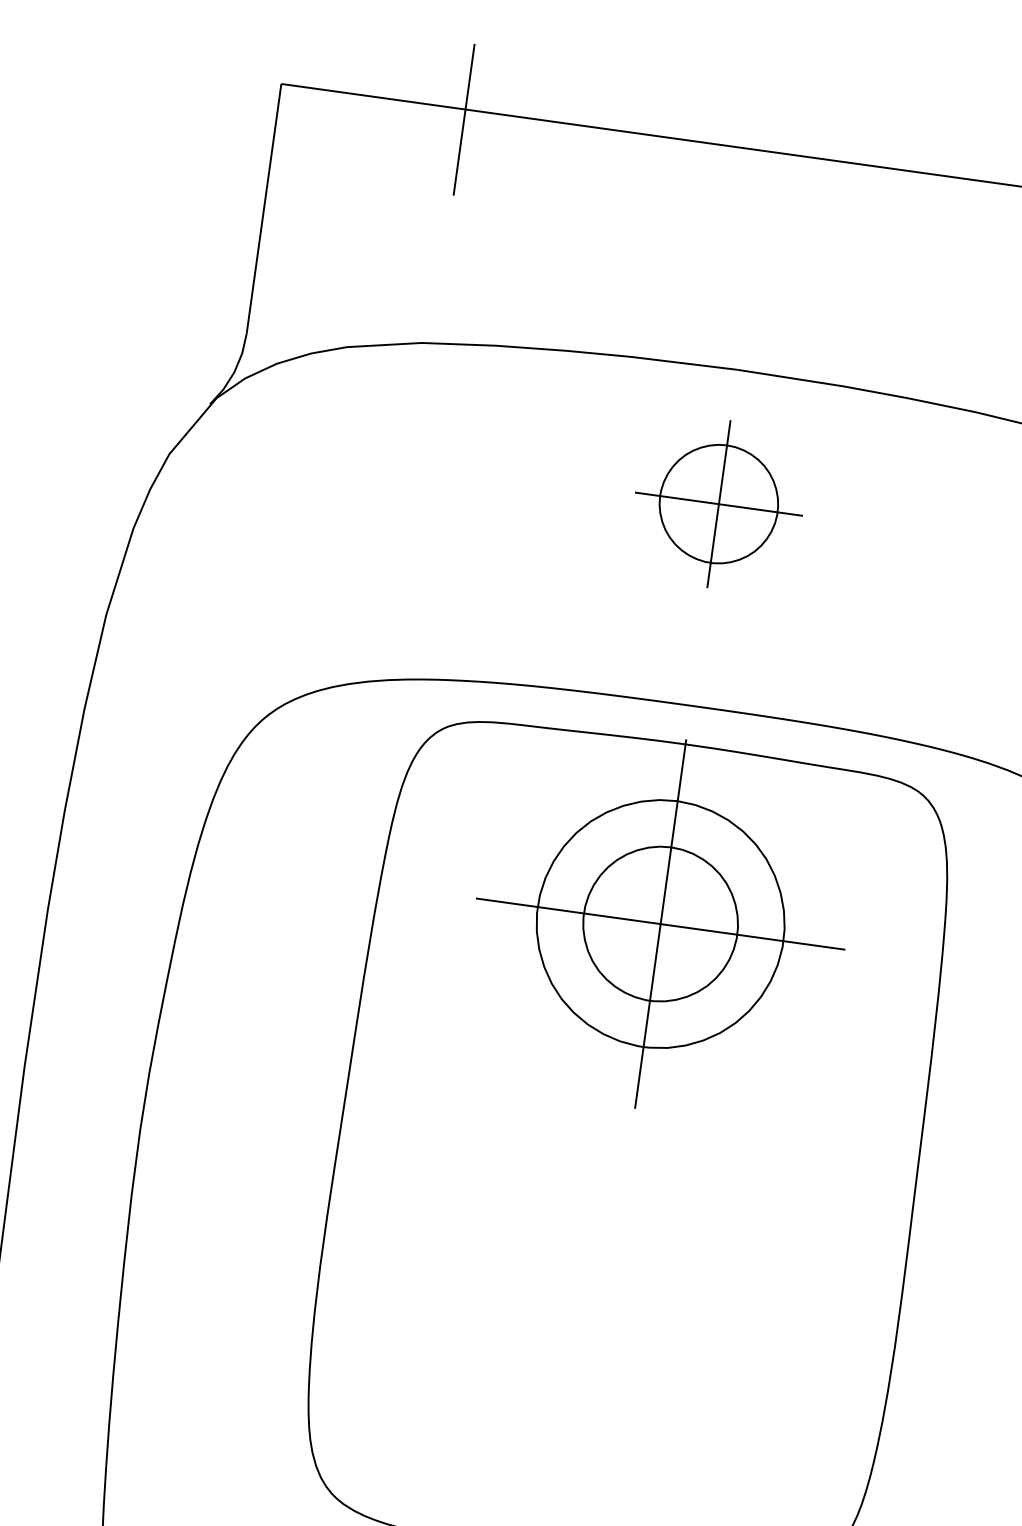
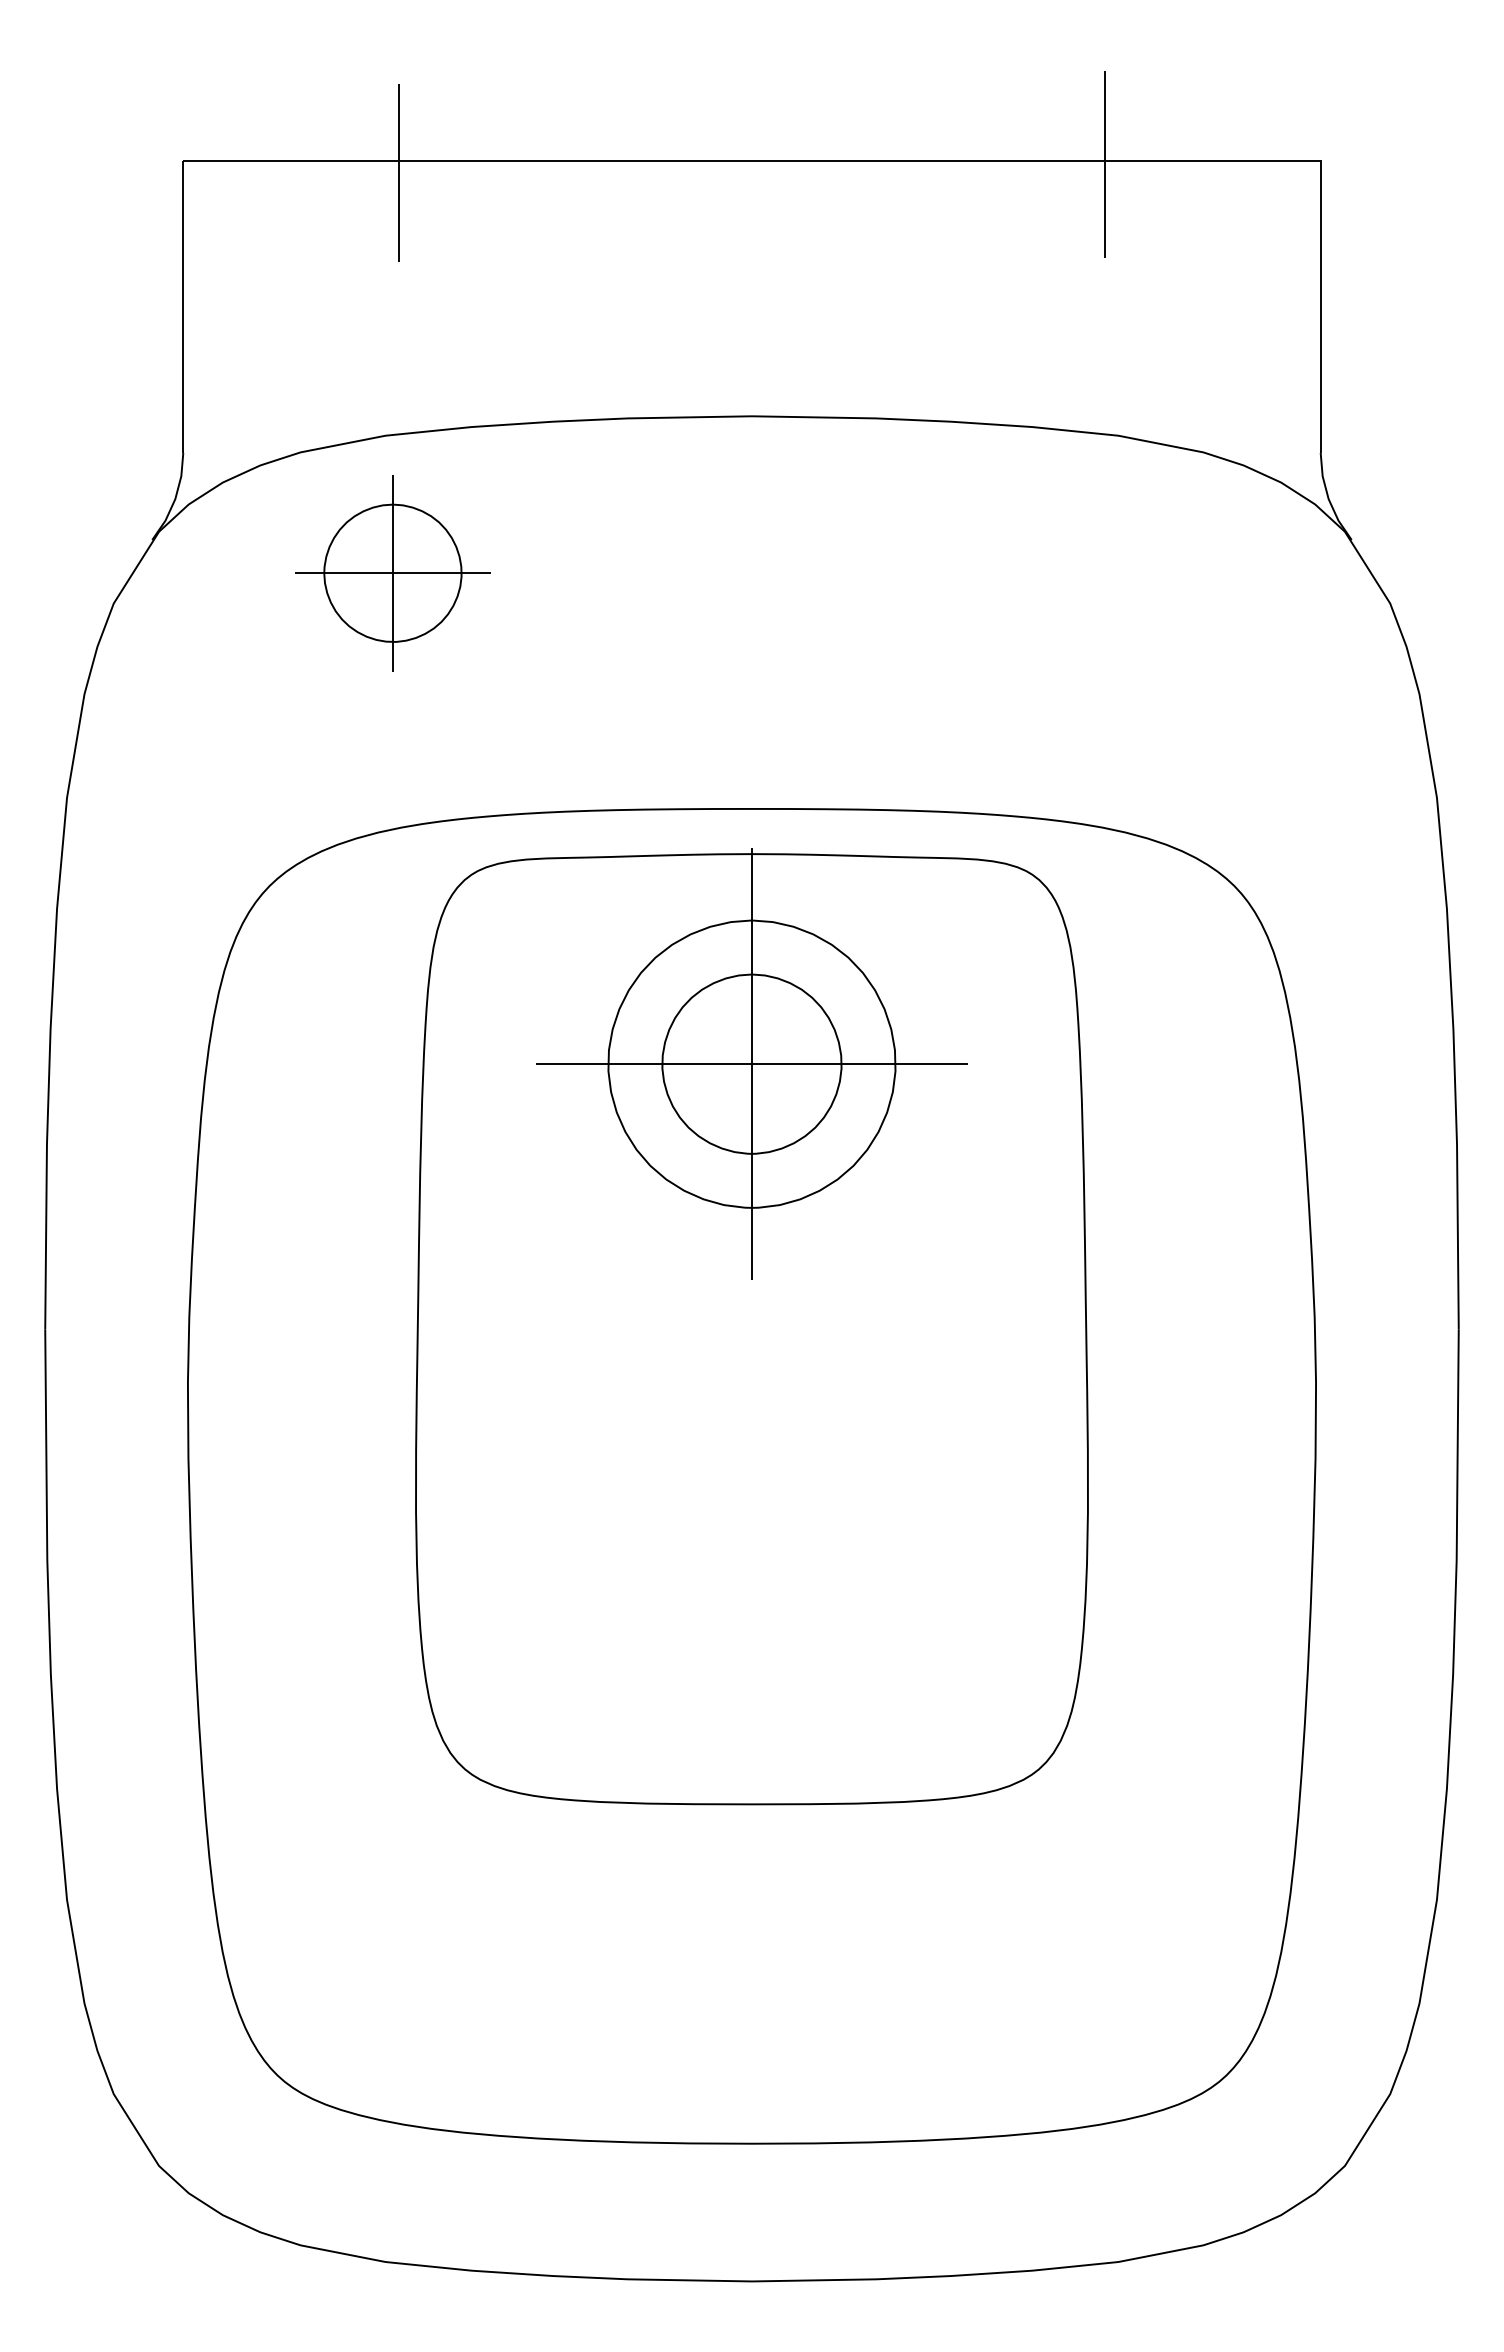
part: (718, 504) -> (392, 573), moved

